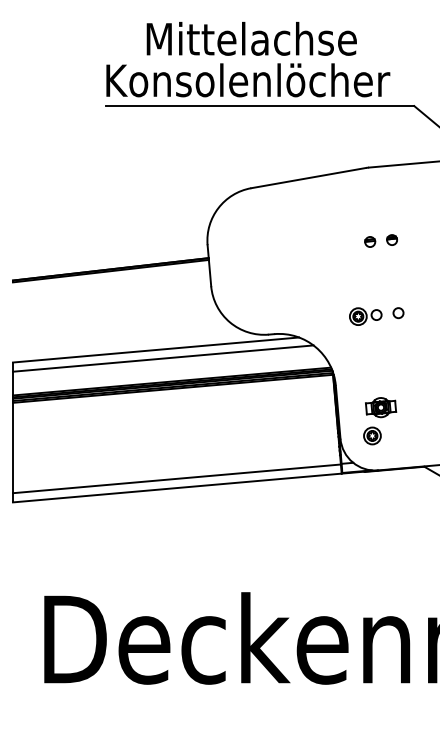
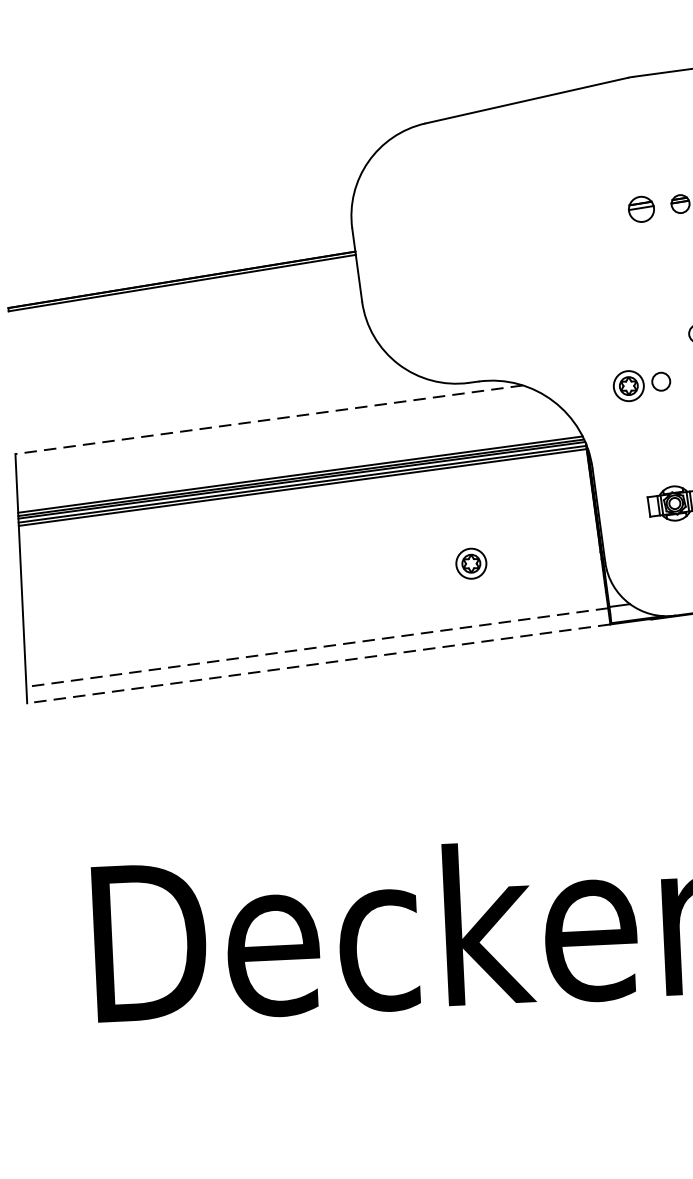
part: (370, 241) -> (642, 208), size x1.4
part: (365, 316) -> (641, 385), moved
line: (156, 350) -> (270, 420), solid -> dashed
line: (163, 358) -> (283, 434), removed
part: (372, 435) -> (471, 562), moved
line: (176, 478) -> (316, 646), solid -> dashed
line: (177, 488) -> (319, 664), solid -> dashed

